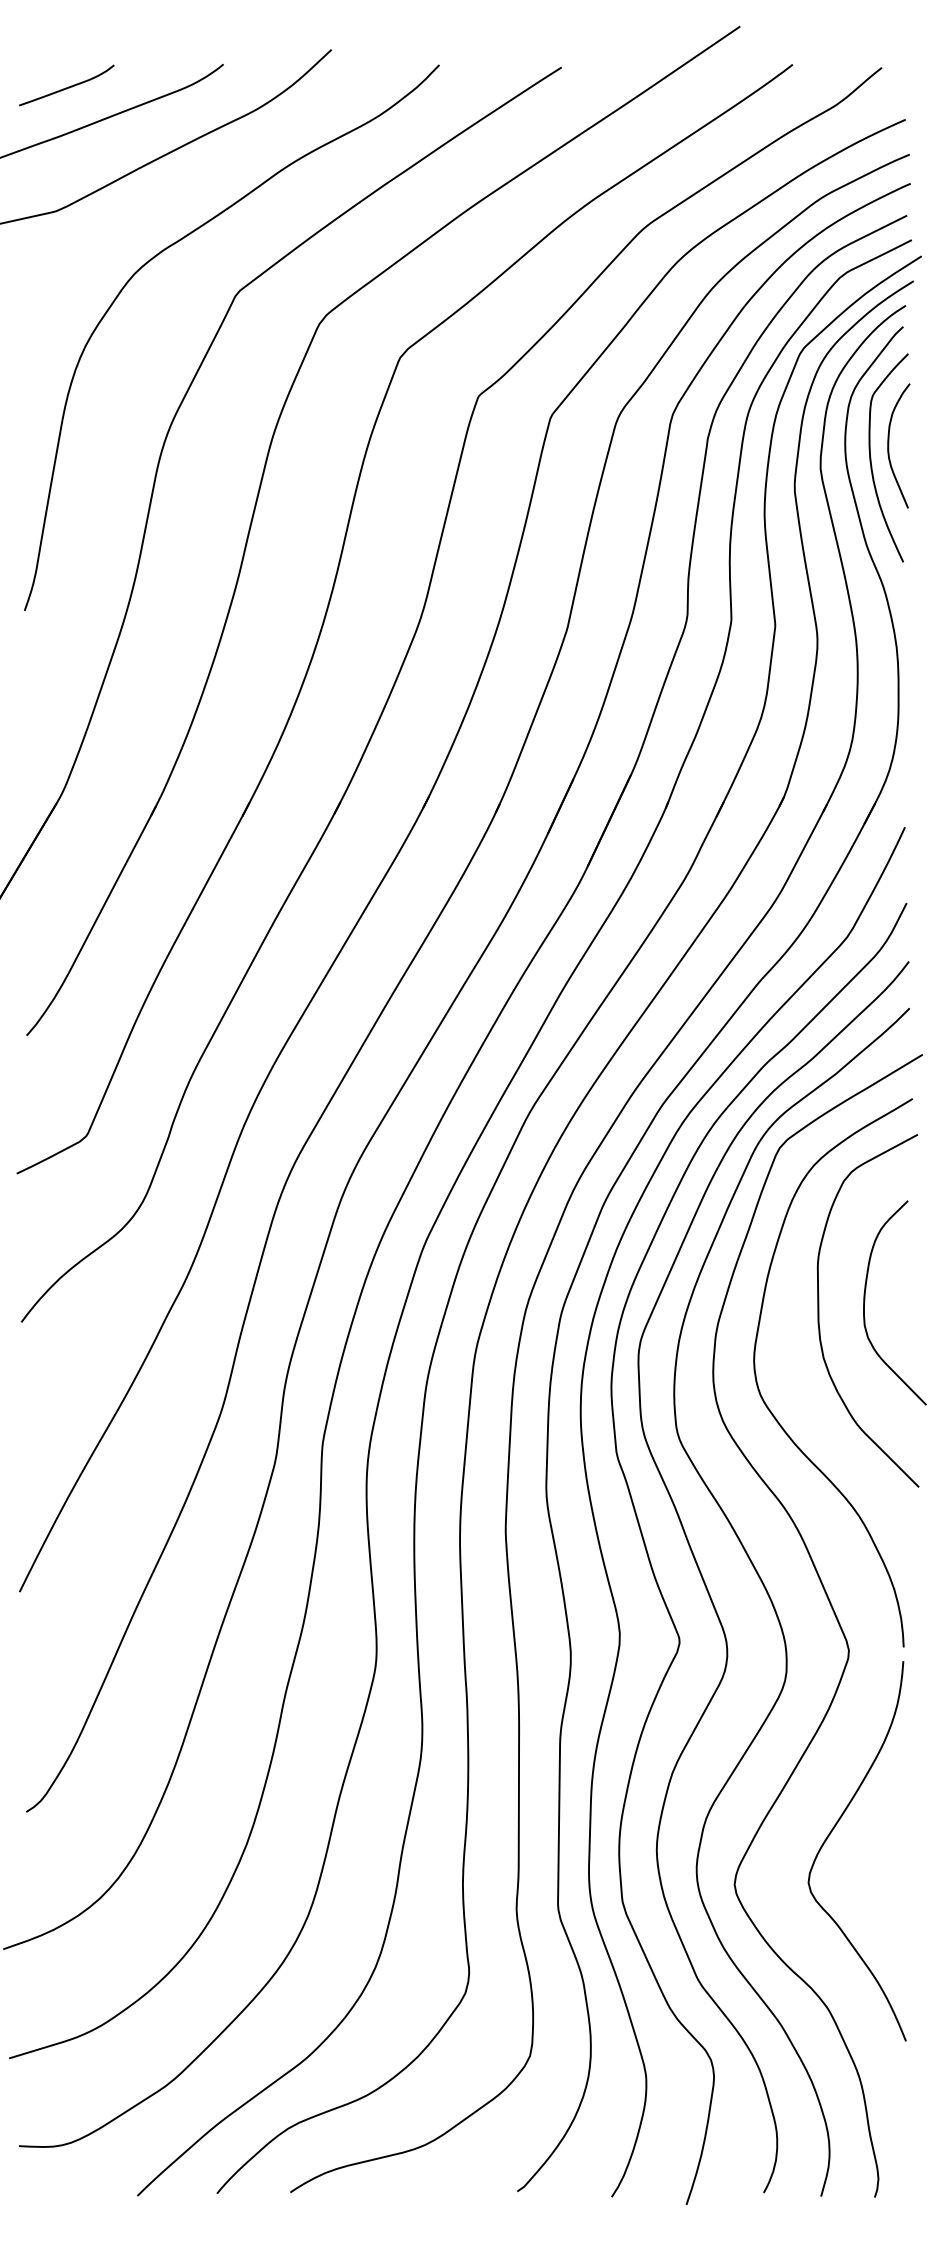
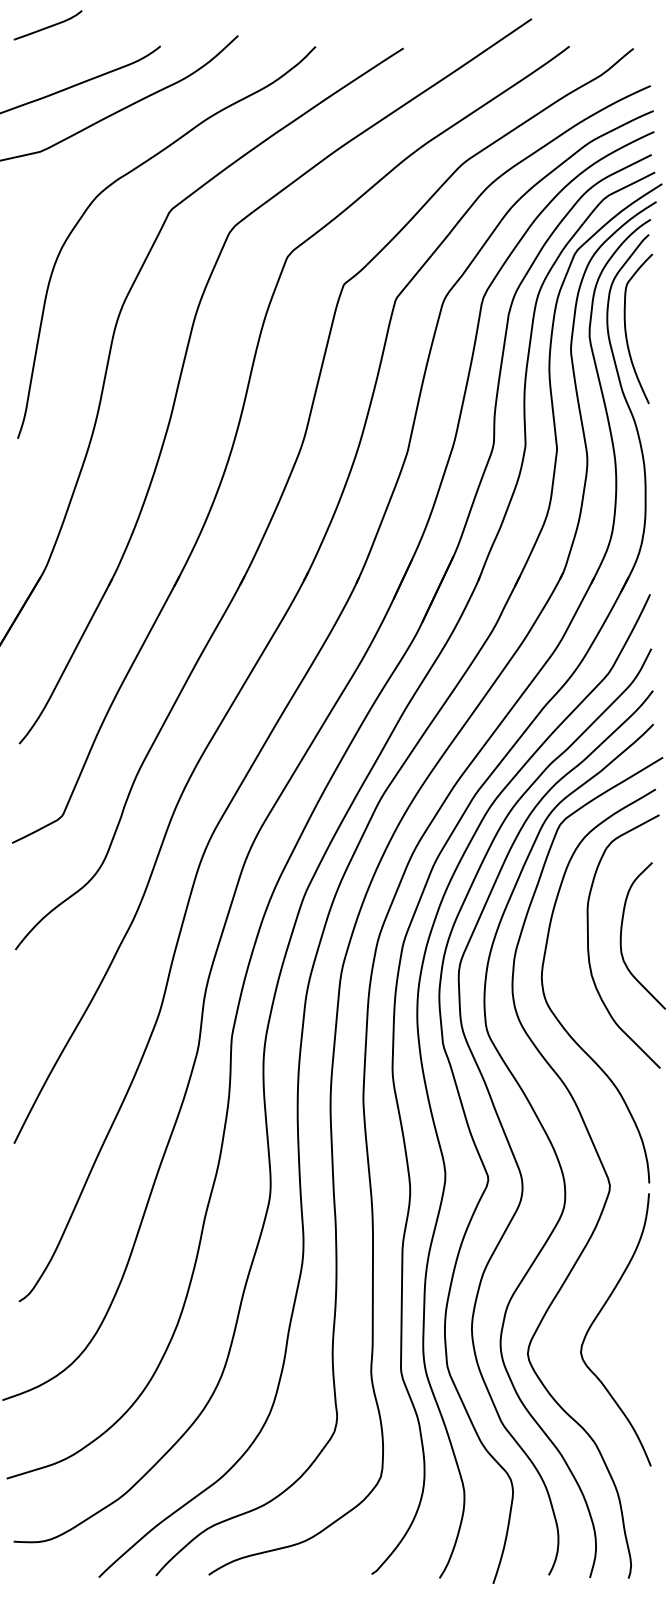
curve: (65, 87) -> (47, 26), moved
curve: (890, 446) -> (639, 320), removed

